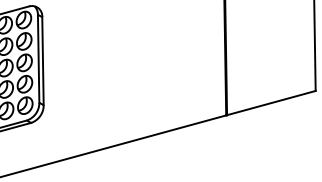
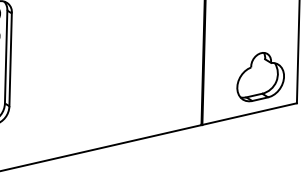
part: (280, 67) -> (260, 76), added

